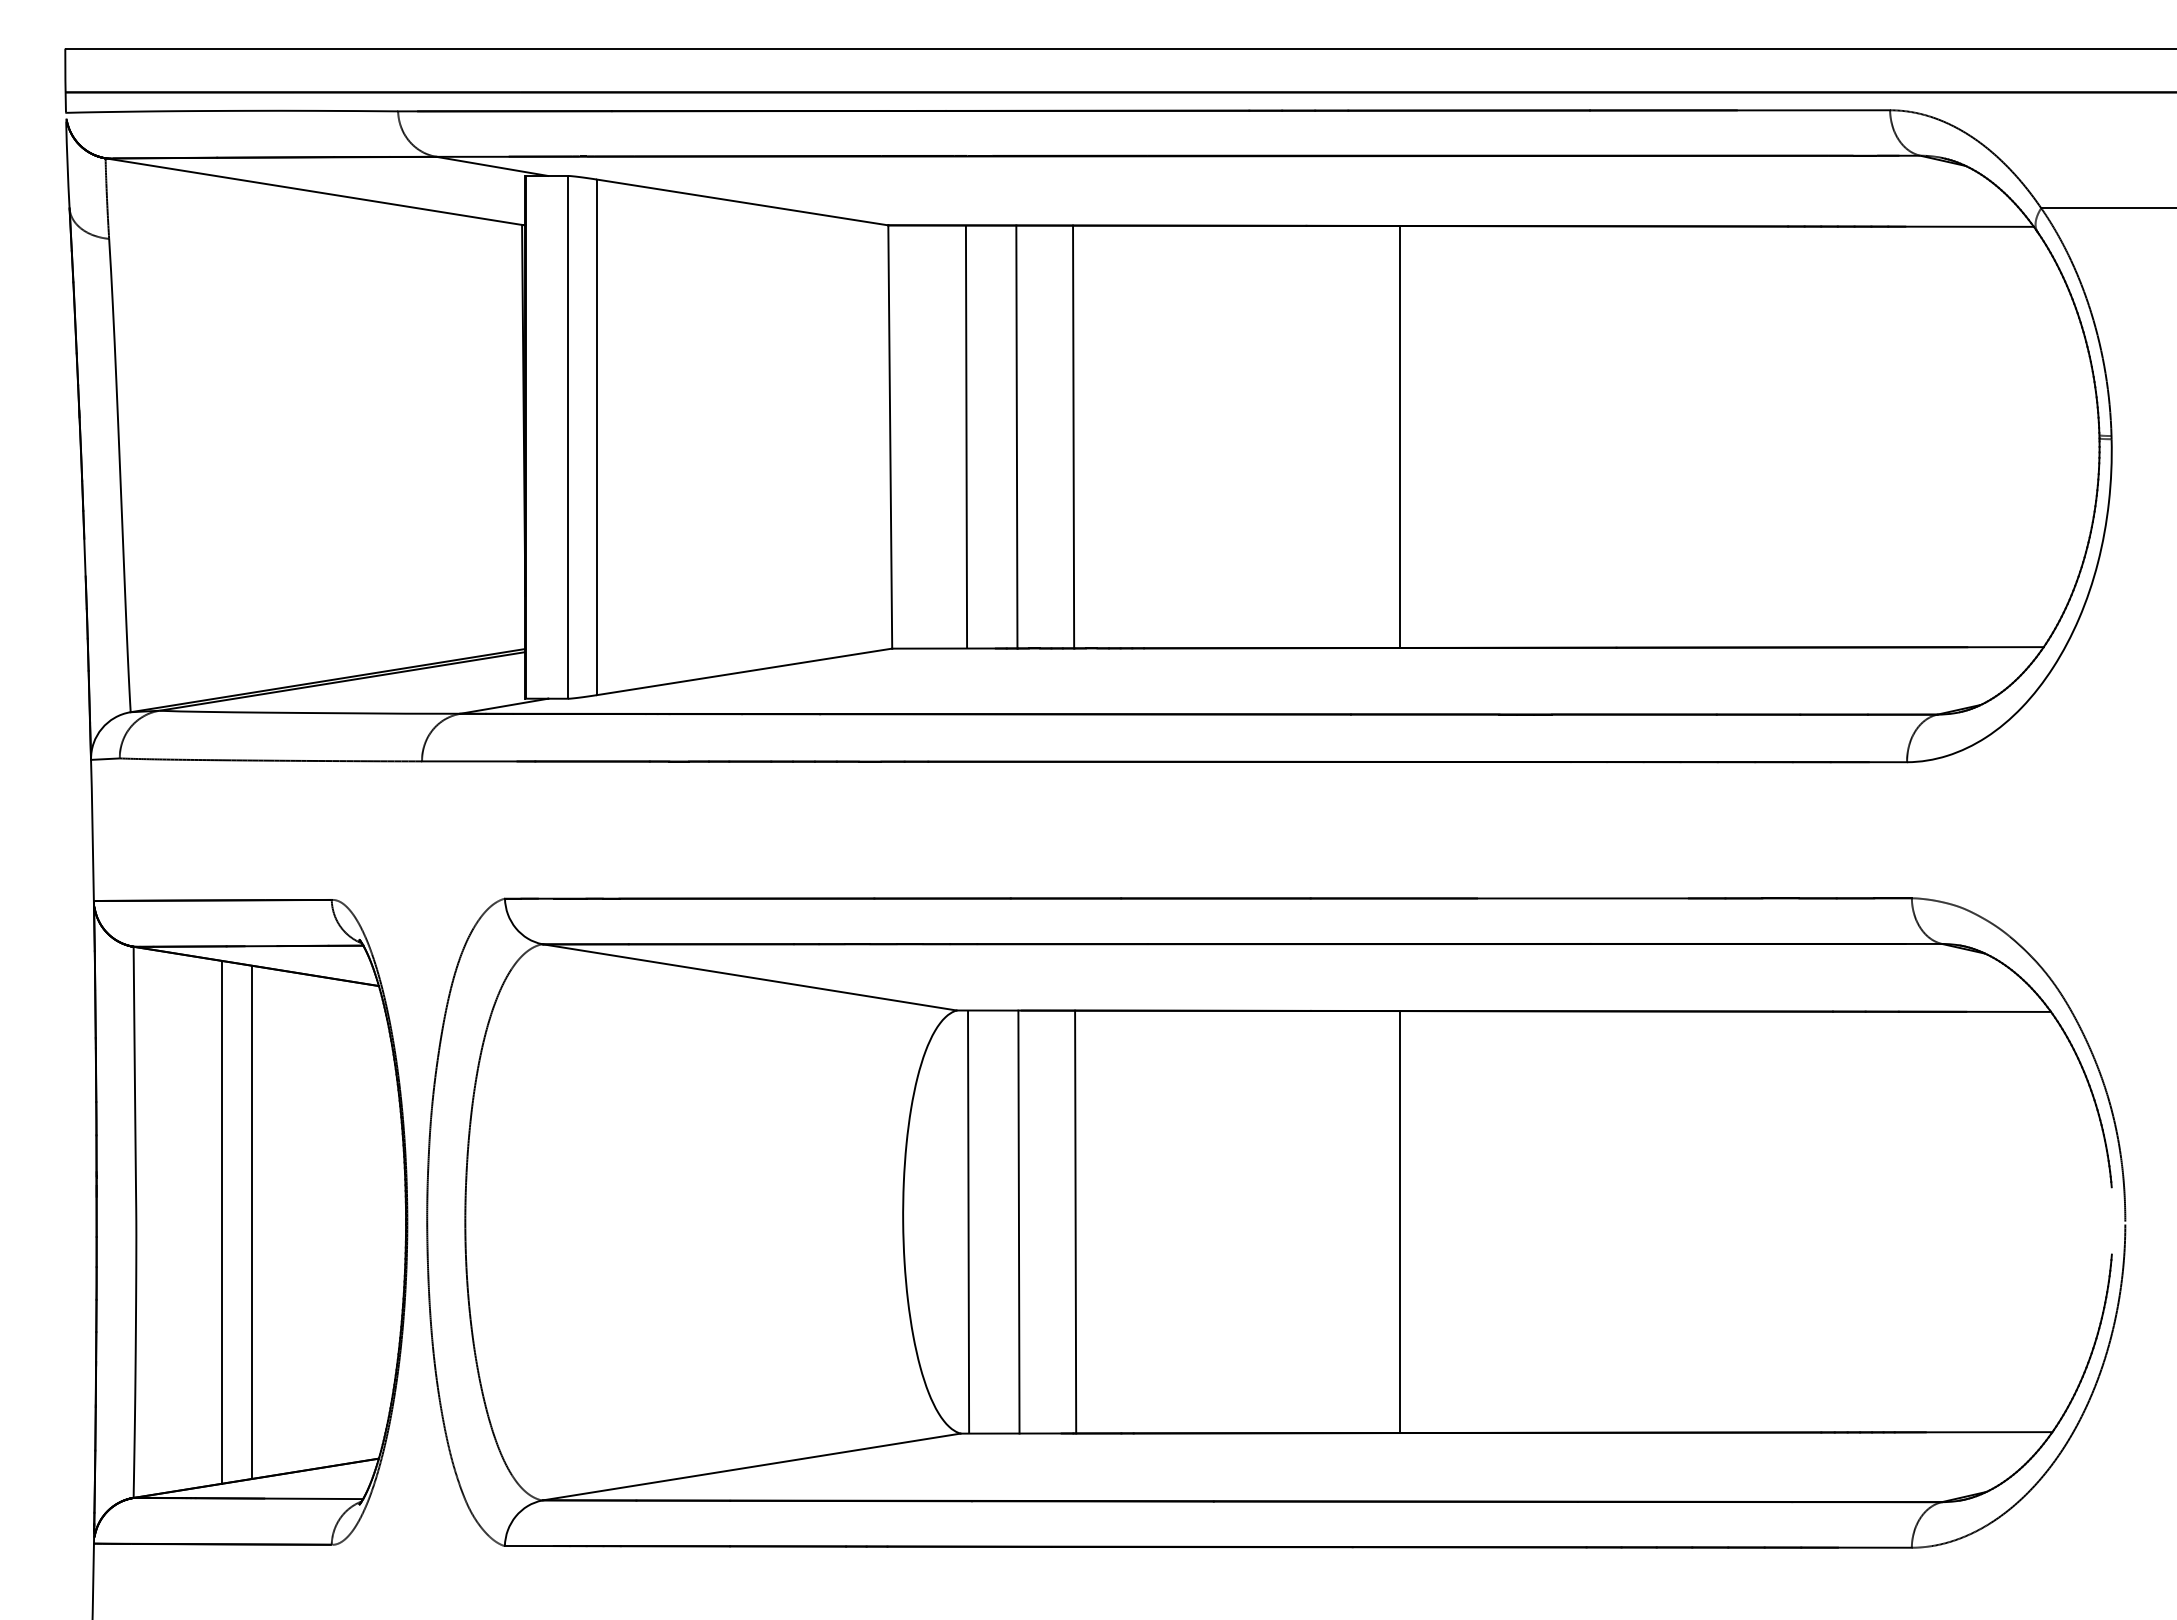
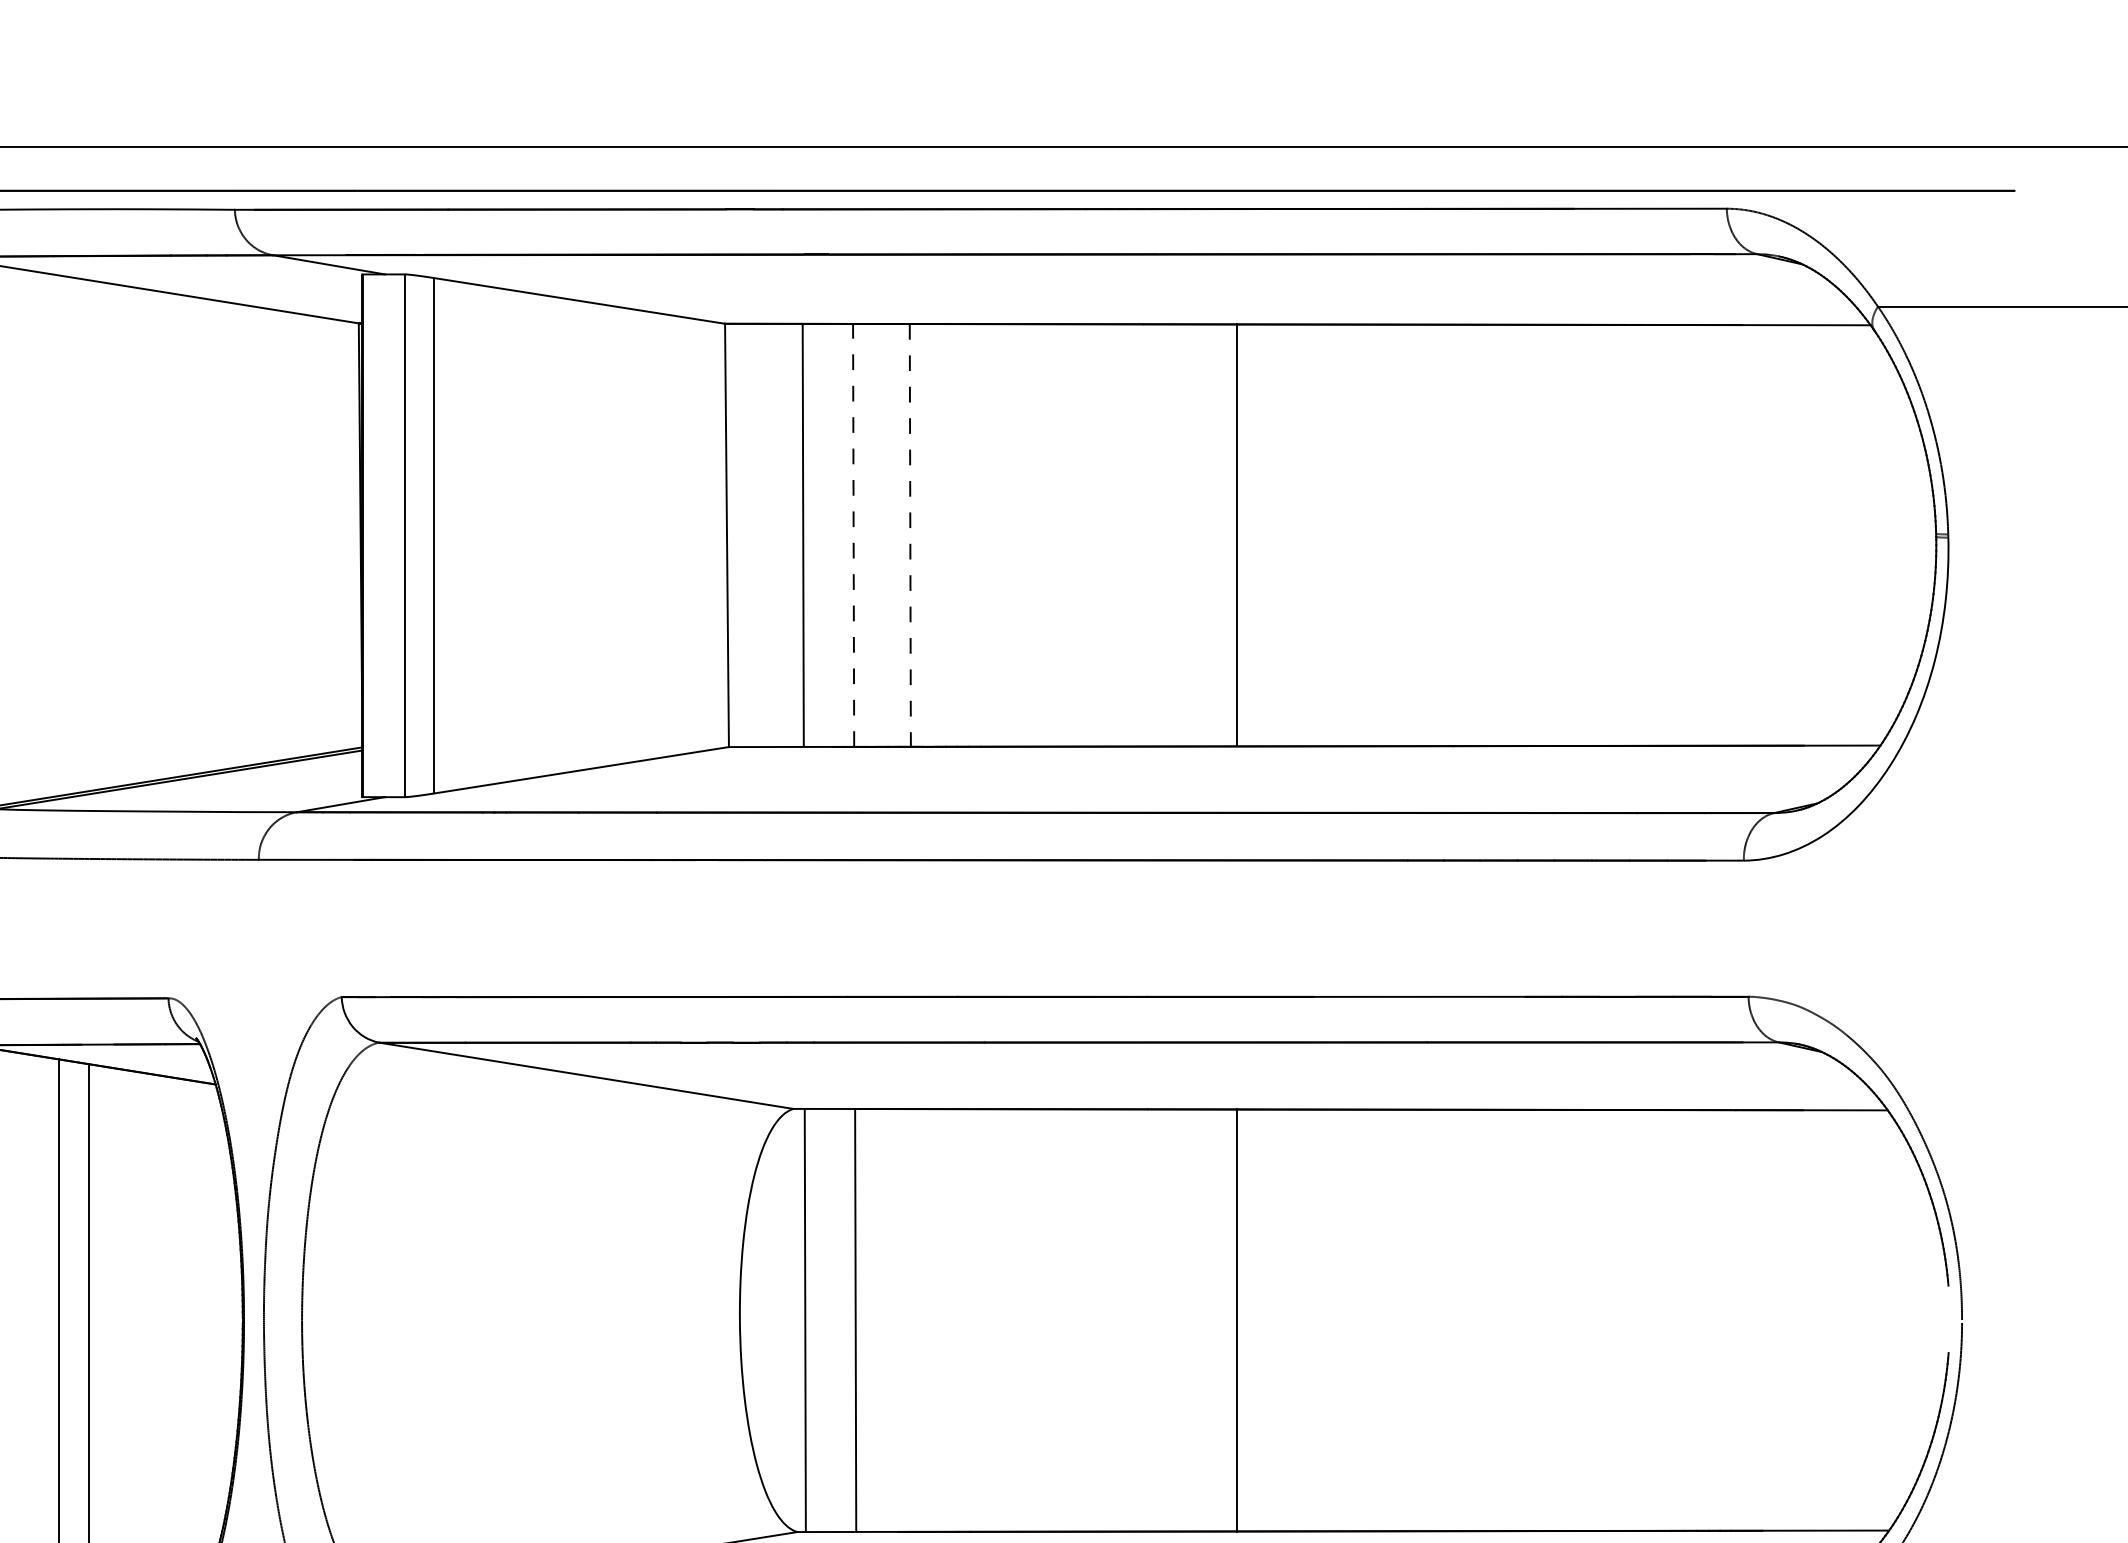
line: (1016, 436) -> (853, 534), solid -> dashed
line: (1073, 437) -> (910, 535), solid -> dashed
line: (1075, 1221) -> (912, 1319), removed

